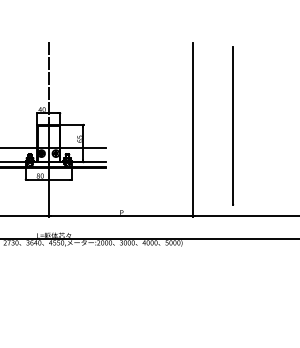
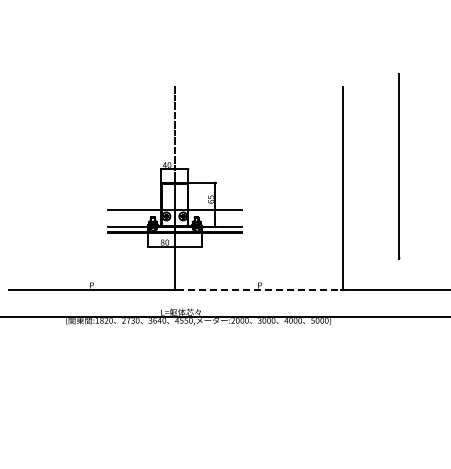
line: (233, 126) -> (399, 166), moved
line: (121, 216) -> (259, 289), solid -> dashed

